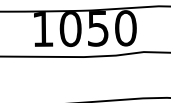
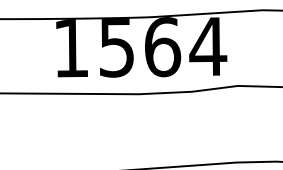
text: (98, 28) -> (163, 46), 1050 -> 1564

